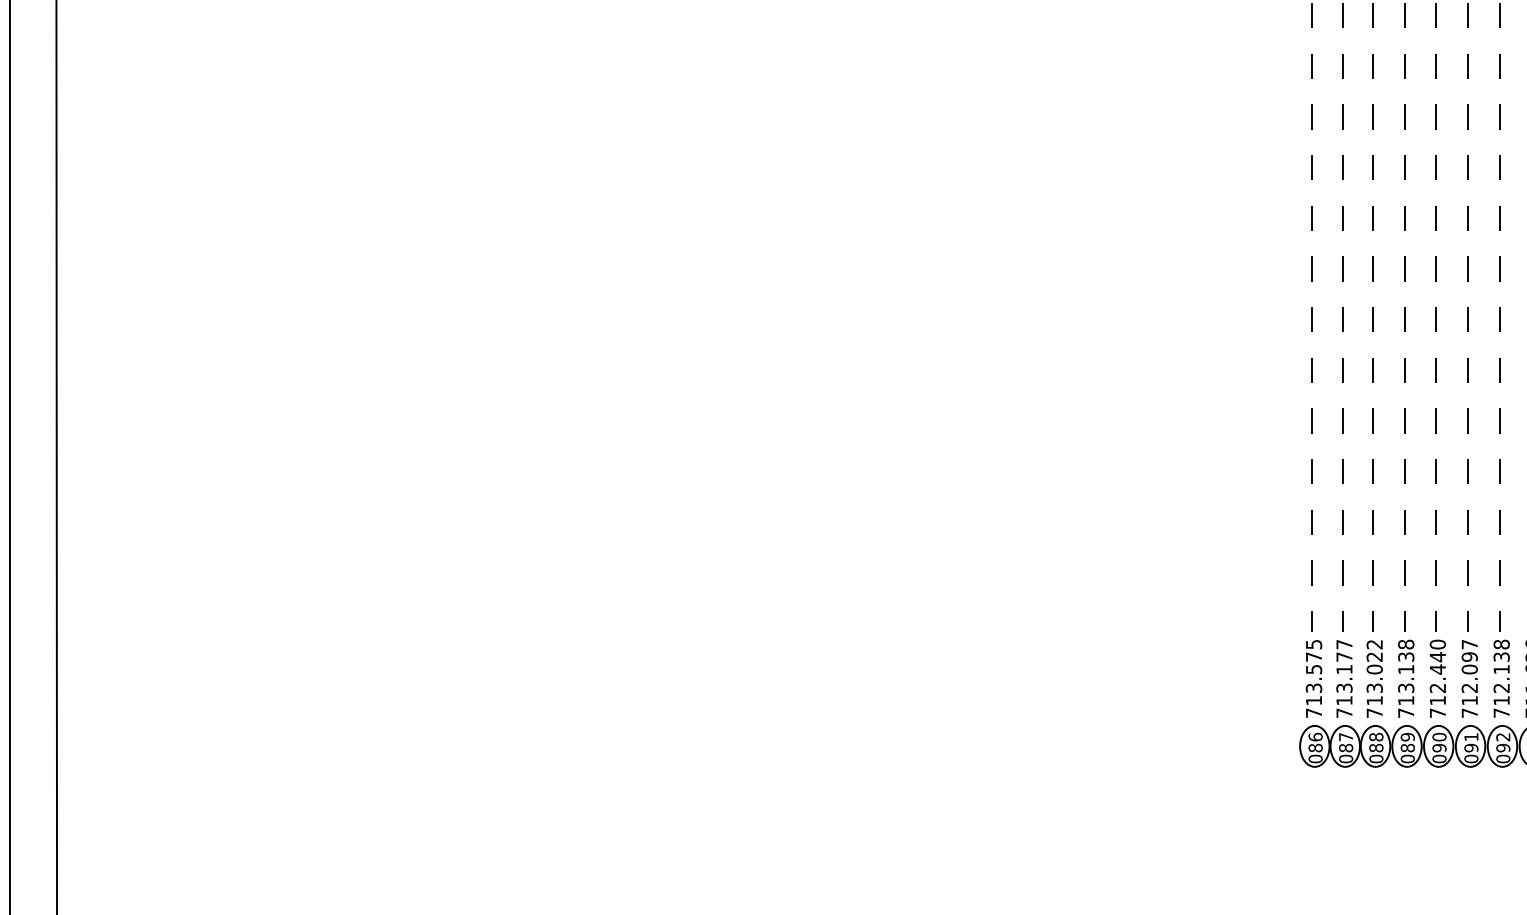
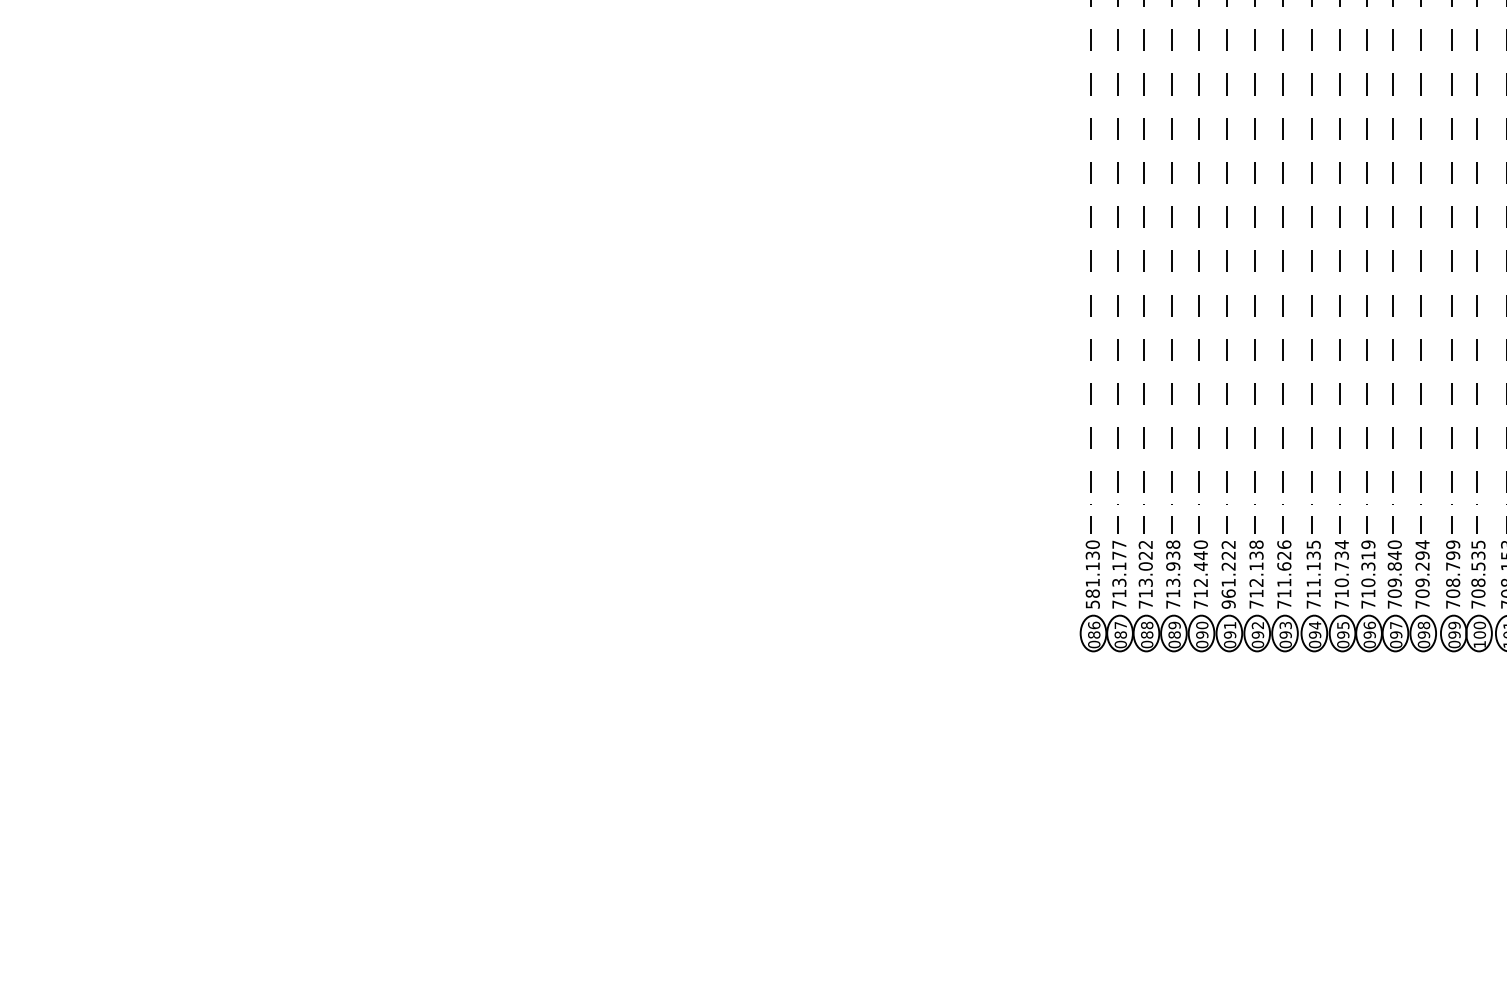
text: (1406, 669) -> (1173, 566), 713.138 -> 713.938
text: (1313, 678) -> (1092, 574), 713.575 -> 581.130
text: (1469, 678) -> (1228, 574), 712.097 -> 961.222

